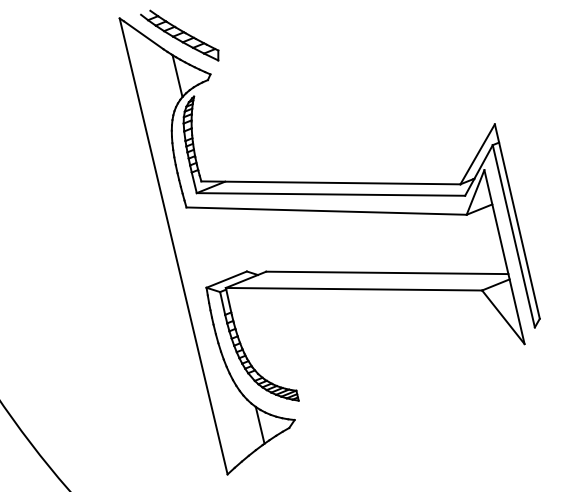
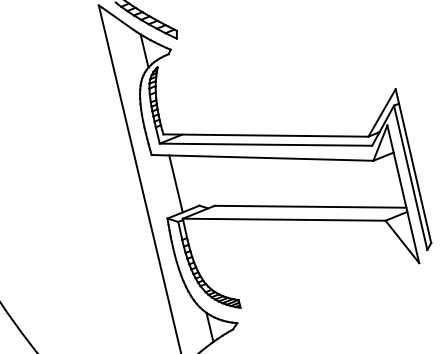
line: (216, 244) -> (175, 184), added

